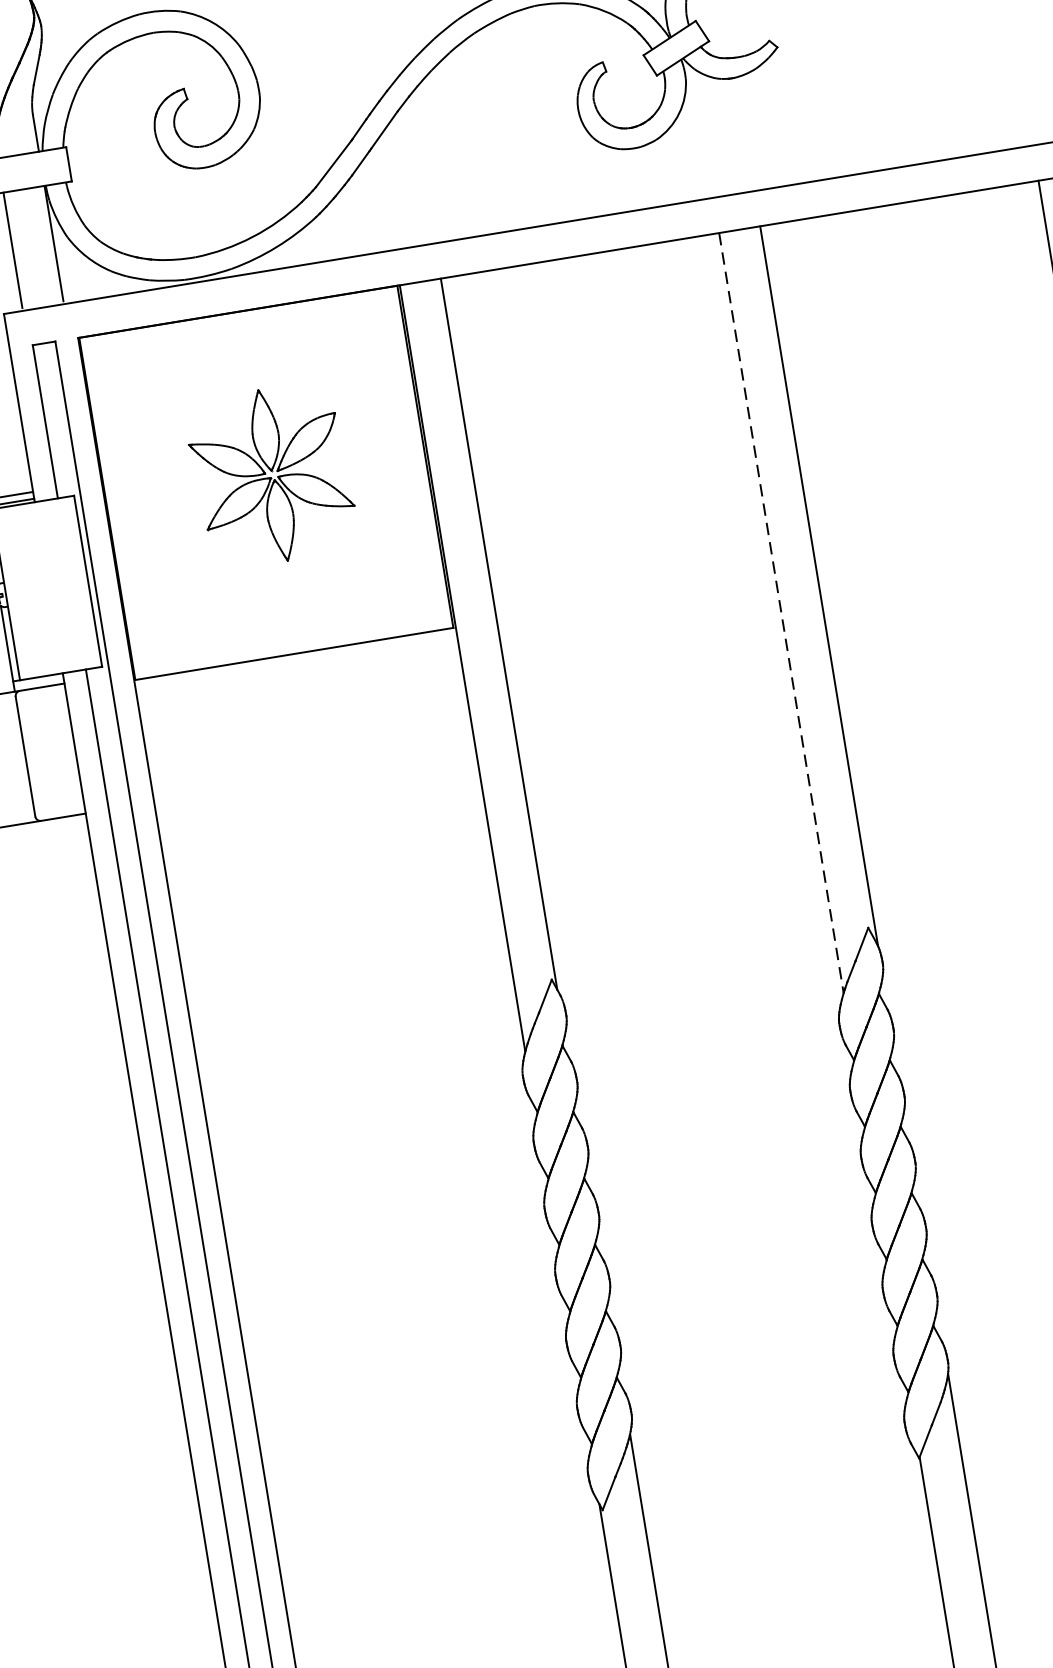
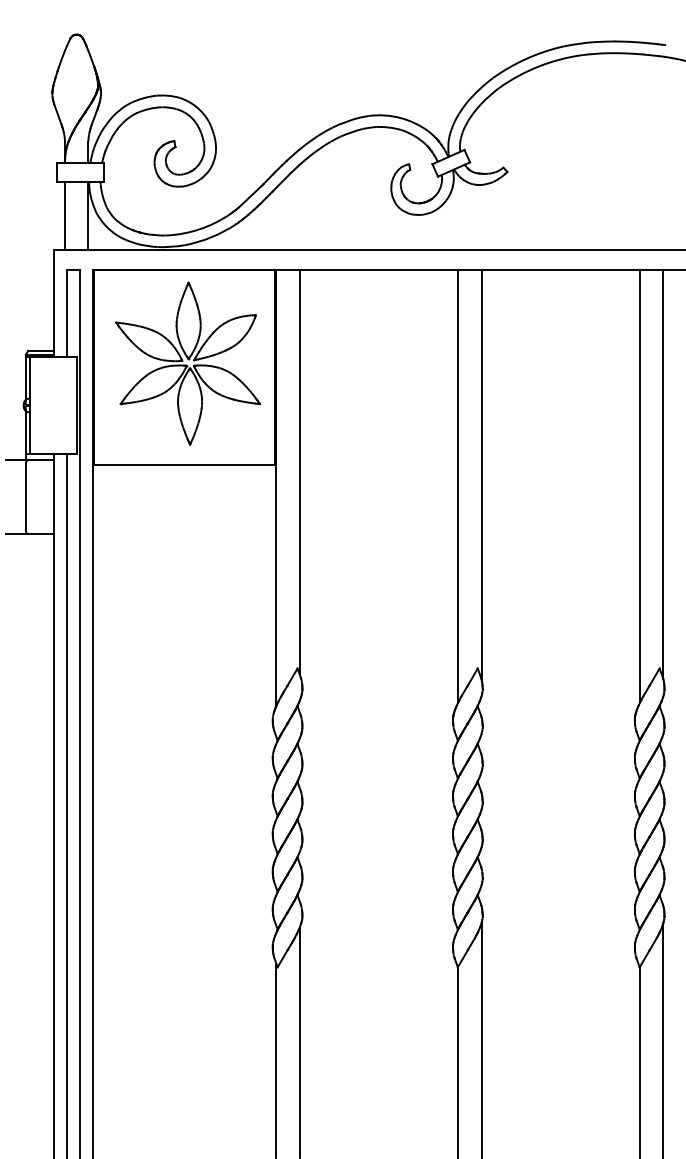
part: (270, 475) -> (187, 363), size x1.67
line: (782, 613) -> (458, 486), dashed -> solid

